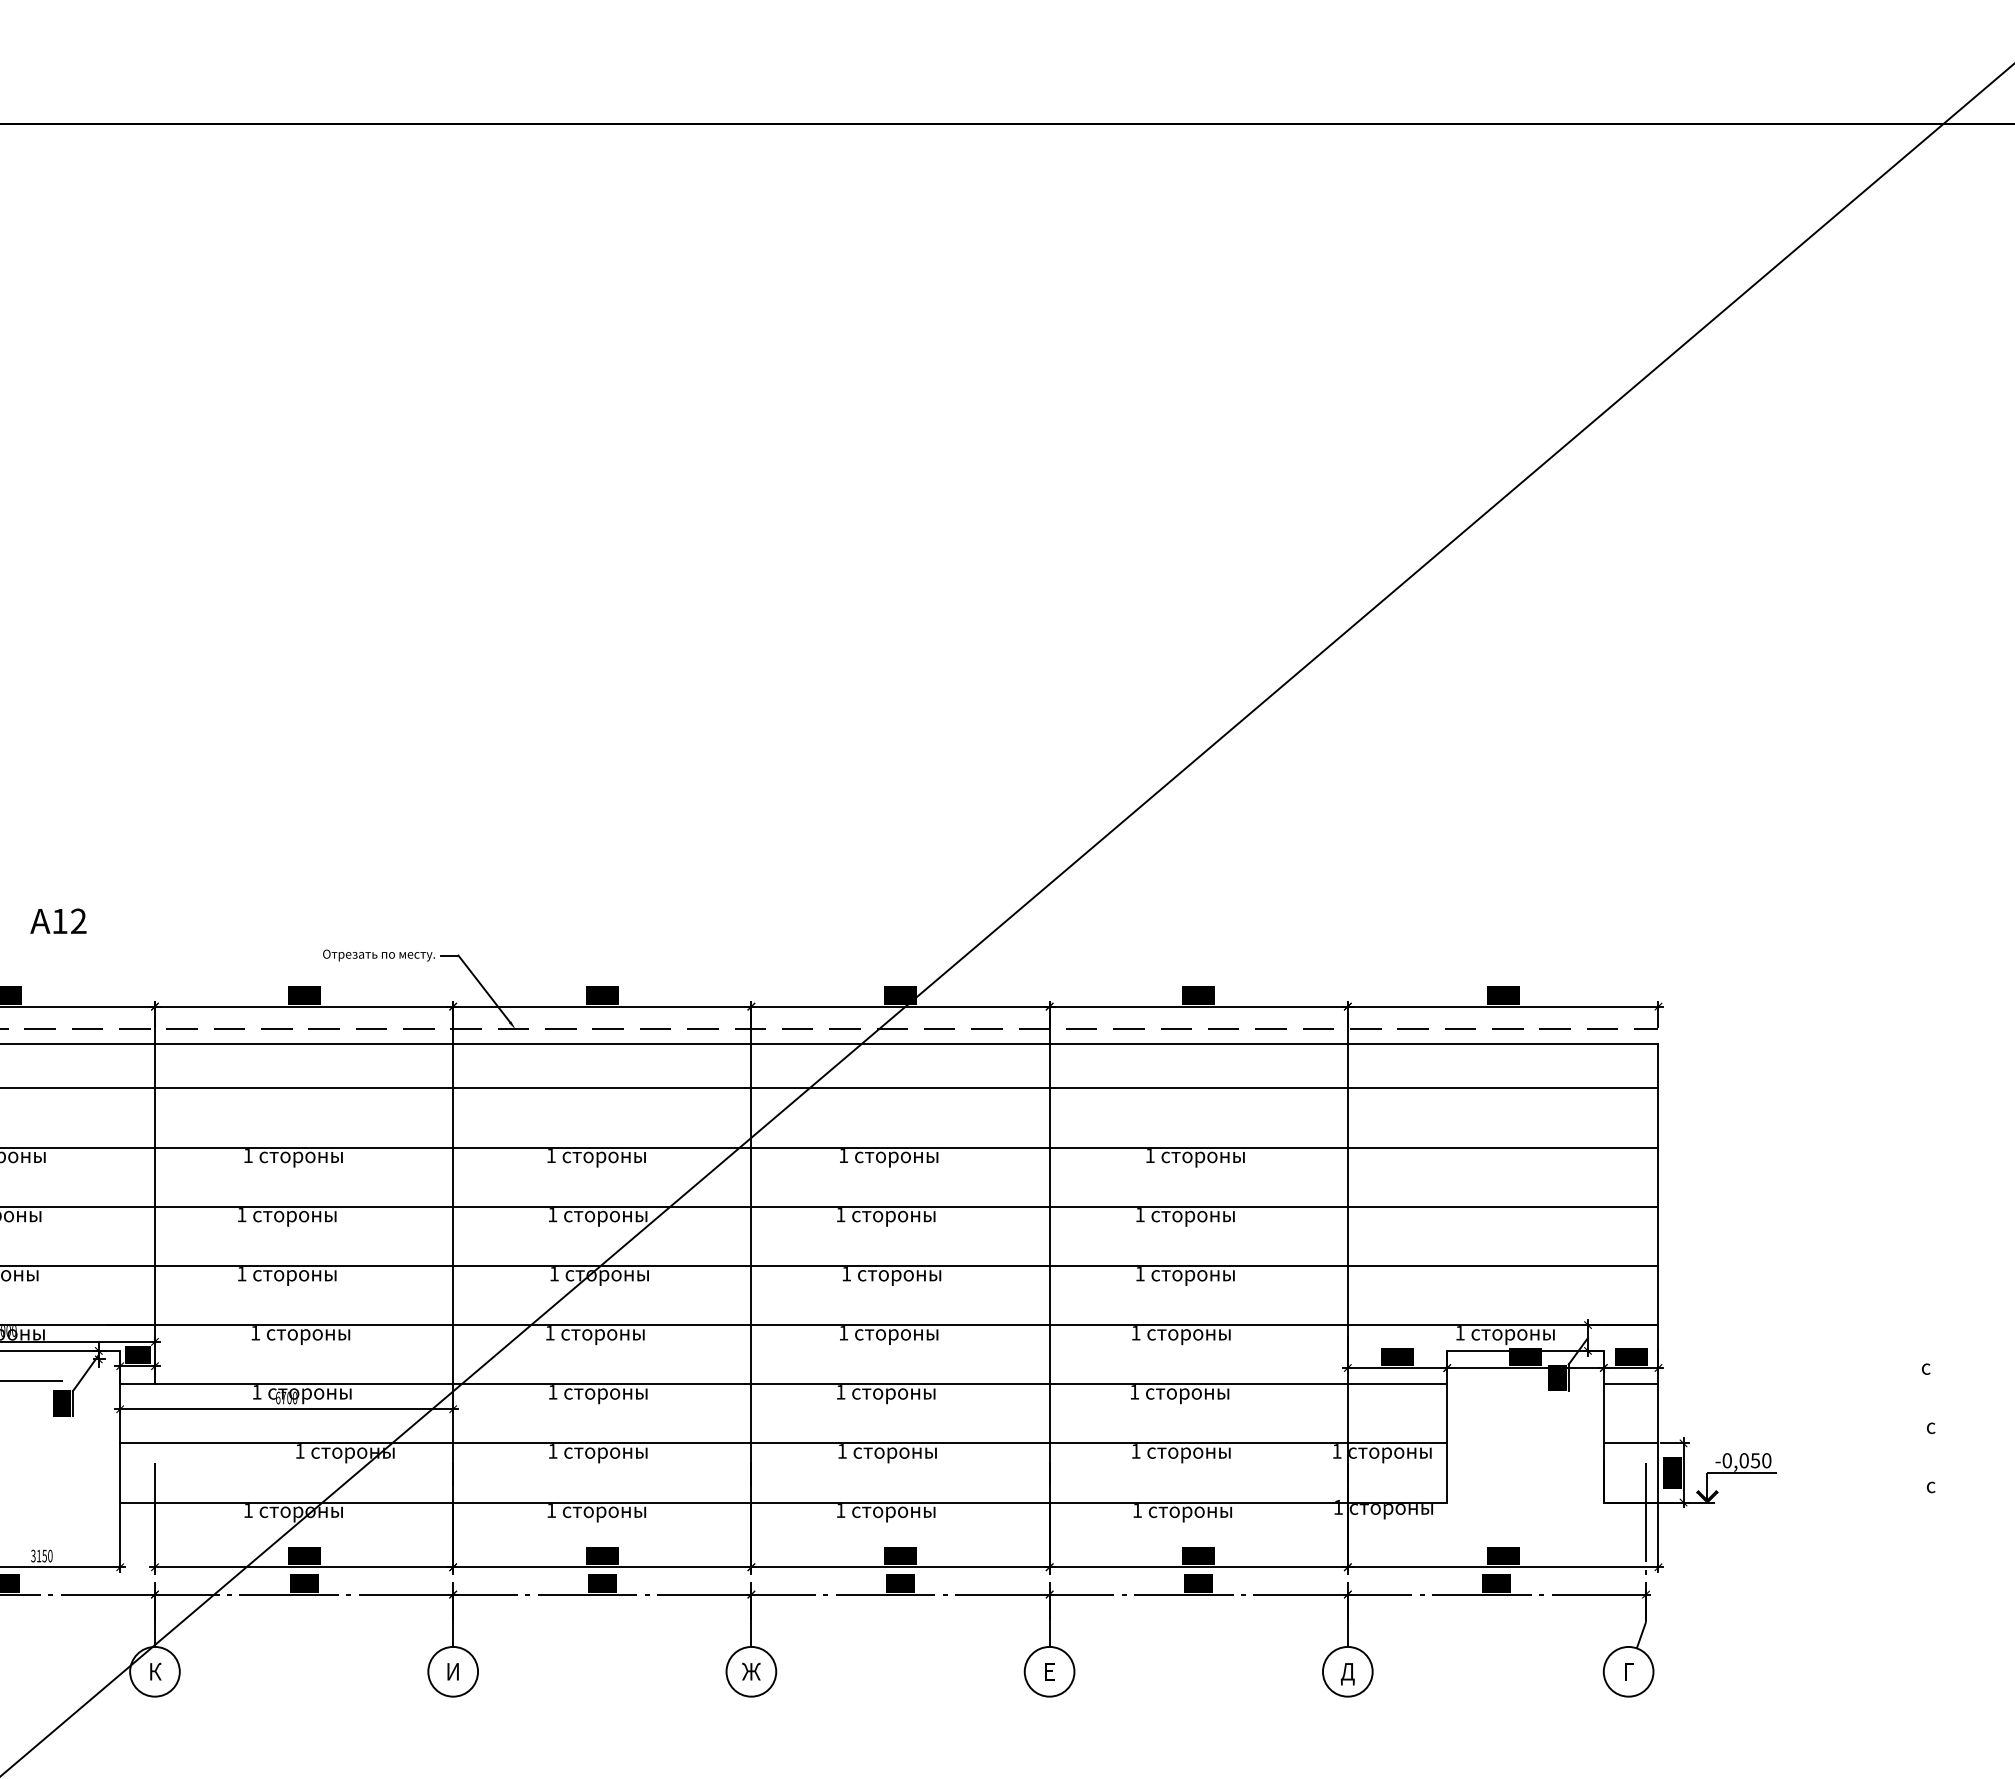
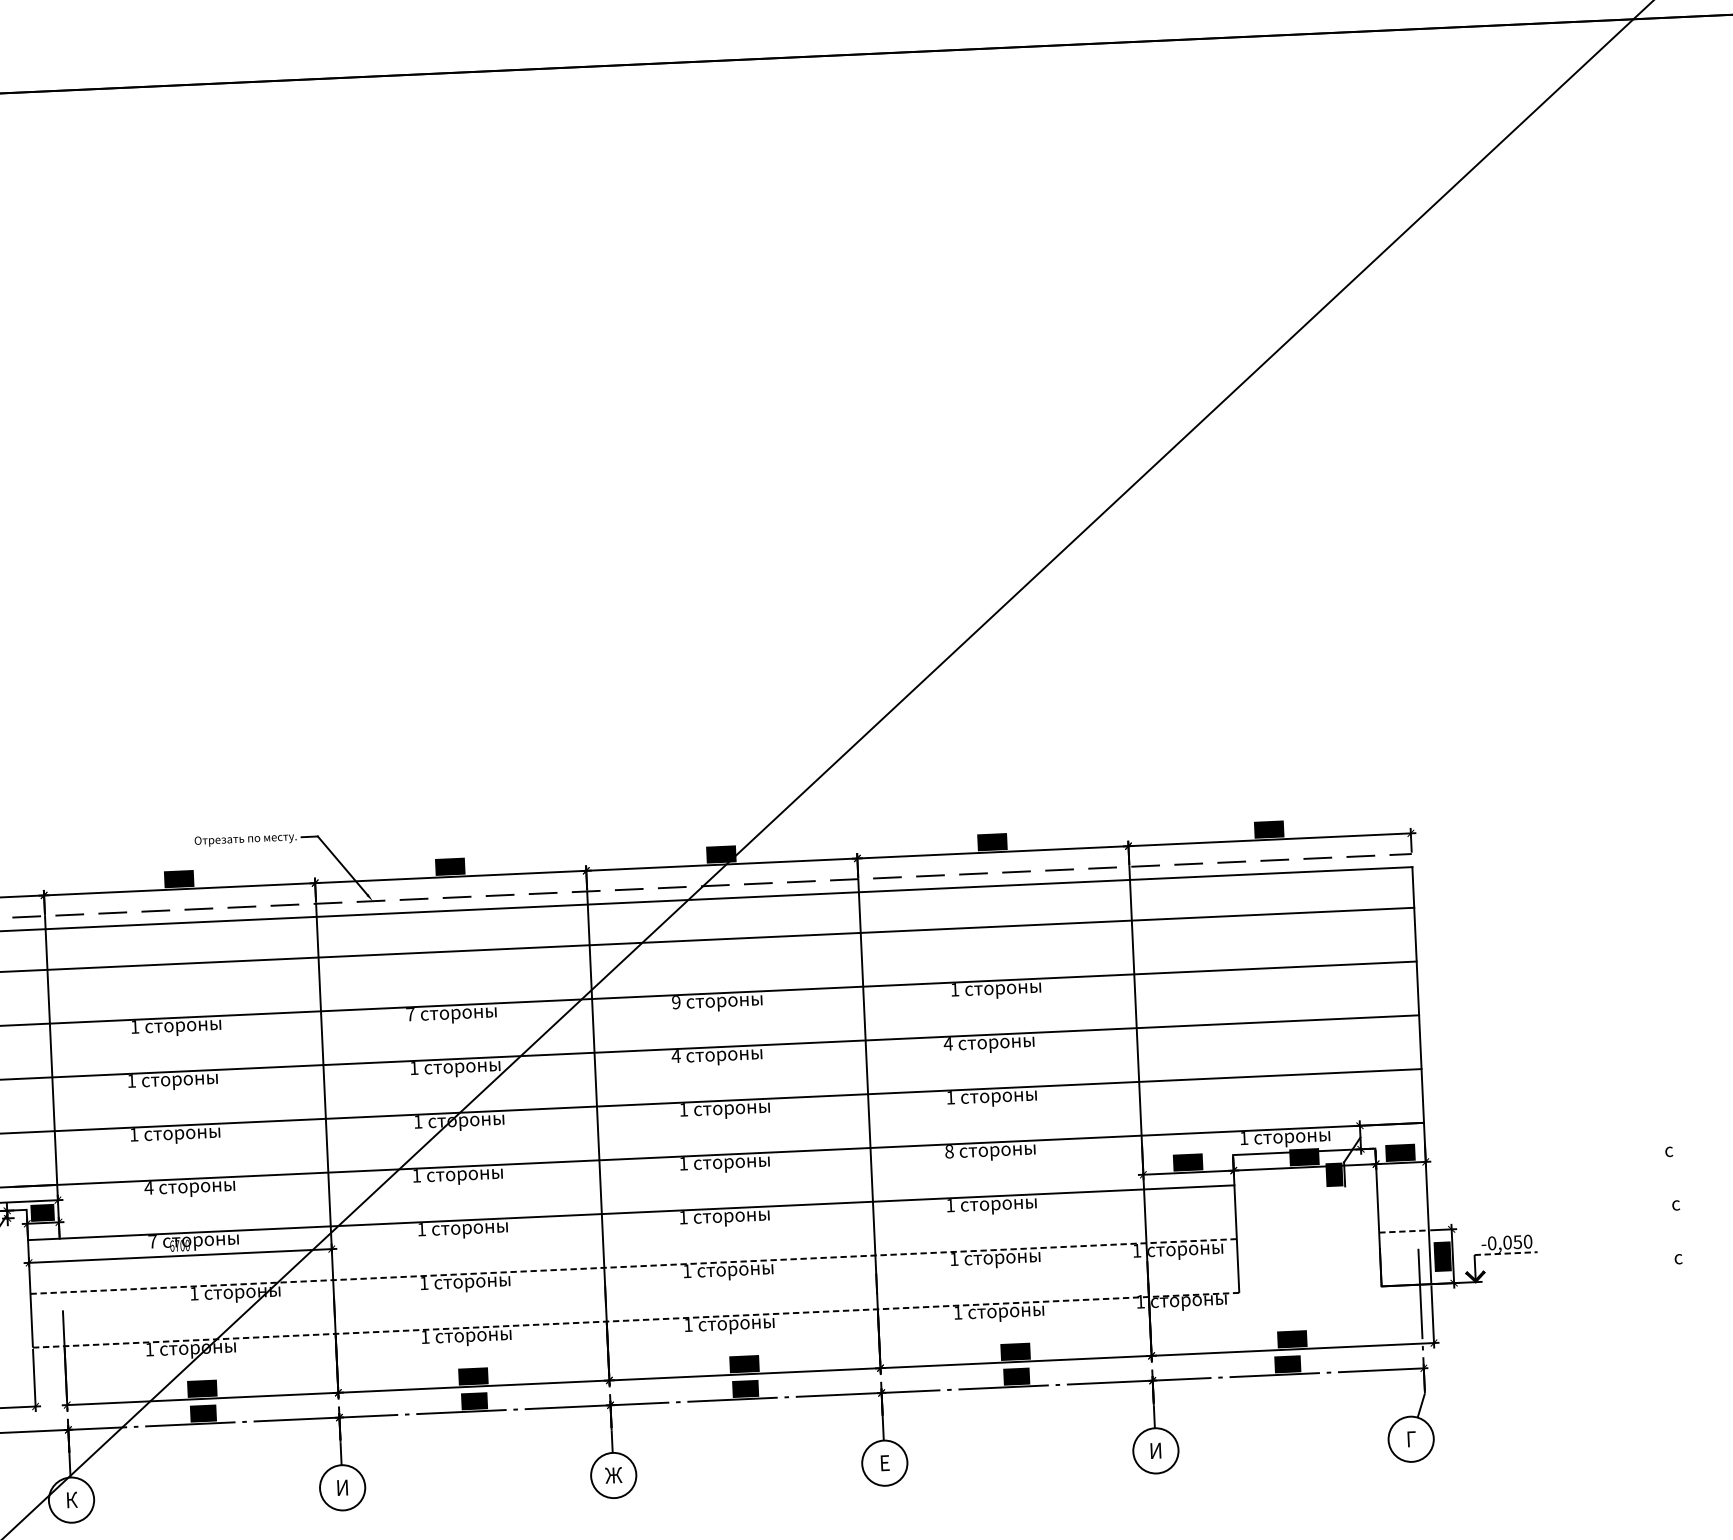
text: (550, 1155) -> (409, 1014), 1 -> 7
text: (843, 1156) -> (676, 1003), 1 -> 9
text: (840, 1215) -> (675, 1057), 1 -> 4
text: (1140, 1215) -> (948, 1044), 1 -> 4
text: (255, 1333) -> (148, 1188), 1 -> 4
text: (1135, 1333) -> (948, 1152), 1 -> 8
line: (1630, 1384) -> (1401, 1178), removed
text: (256, 1392) -> (152, 1242), 1 -> 7
line: (783, 1443) -> (633, 1266), solid -> dashed
line: (1631, 1443) -> (1404, 1231), solid -> dashed
line: (1742, 1472) -> (1506, 1253), solid -> dashed
line: (783, 1502) -> (635, 1320), solid -> dashed
text: (1347, 1674) -> (1155, 1453), Д -> И

